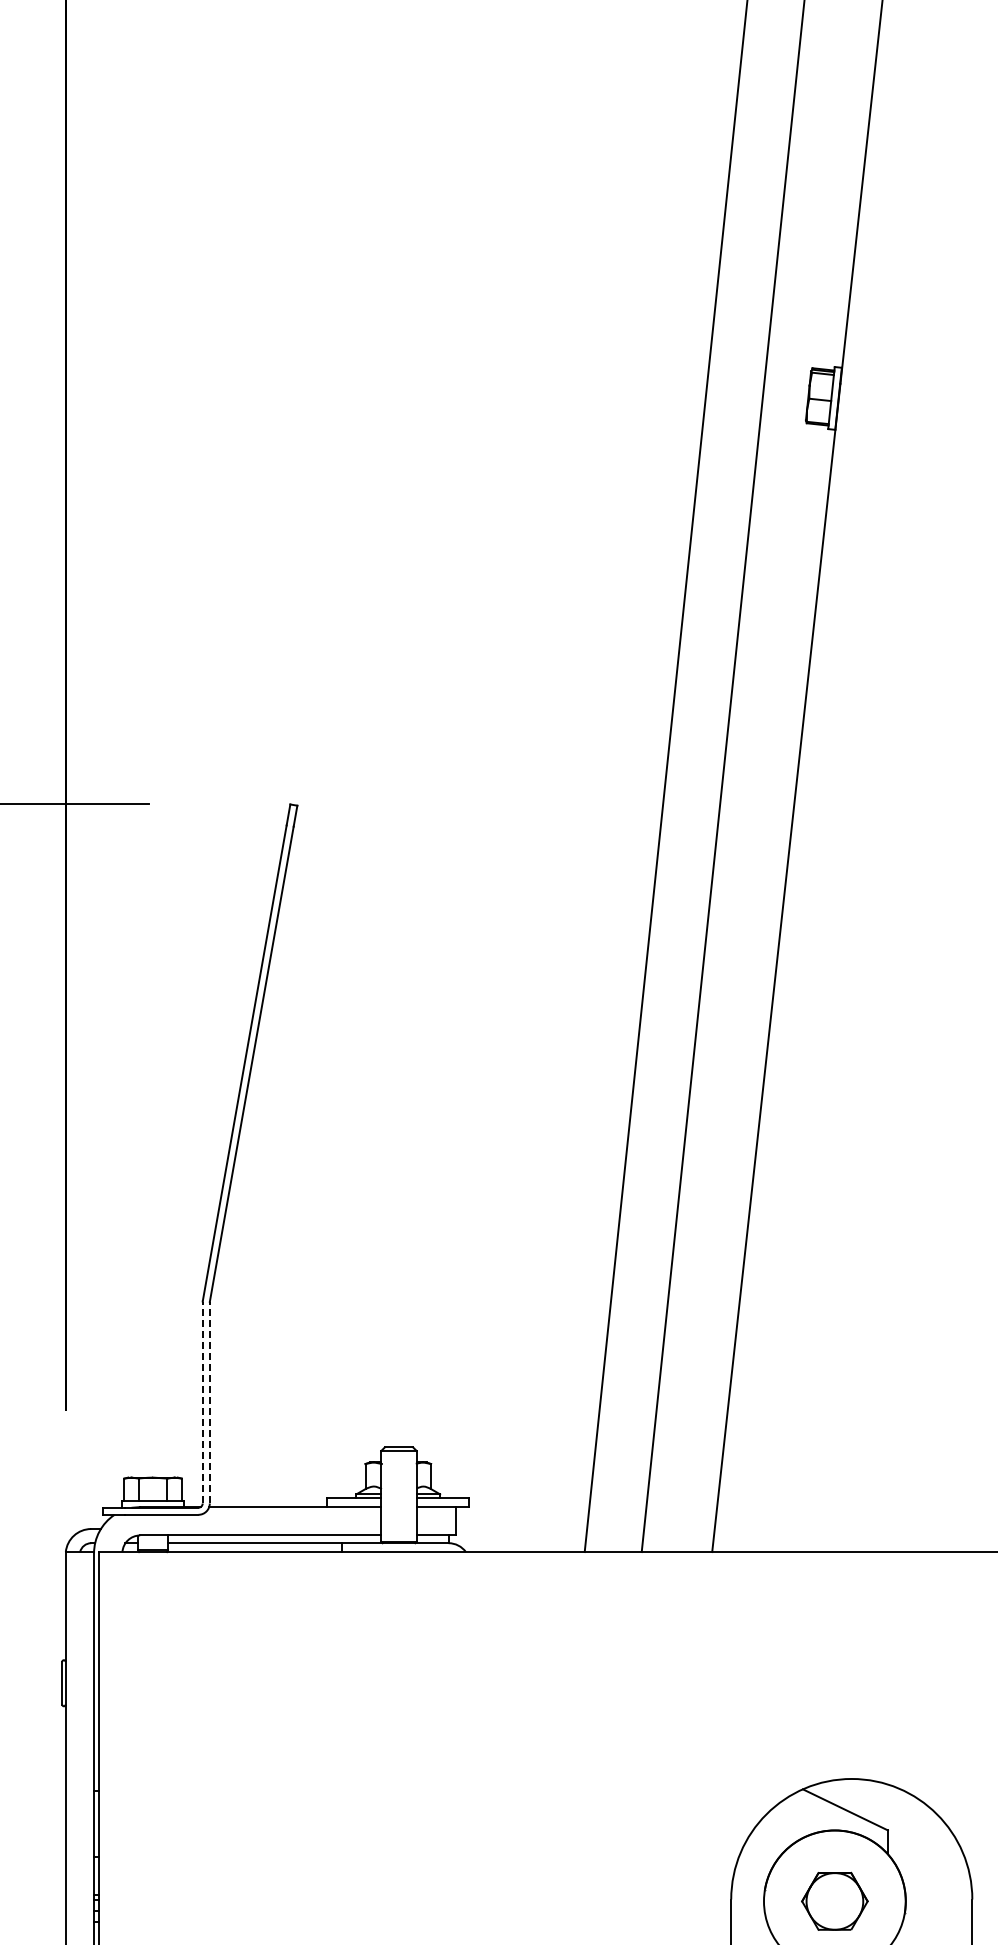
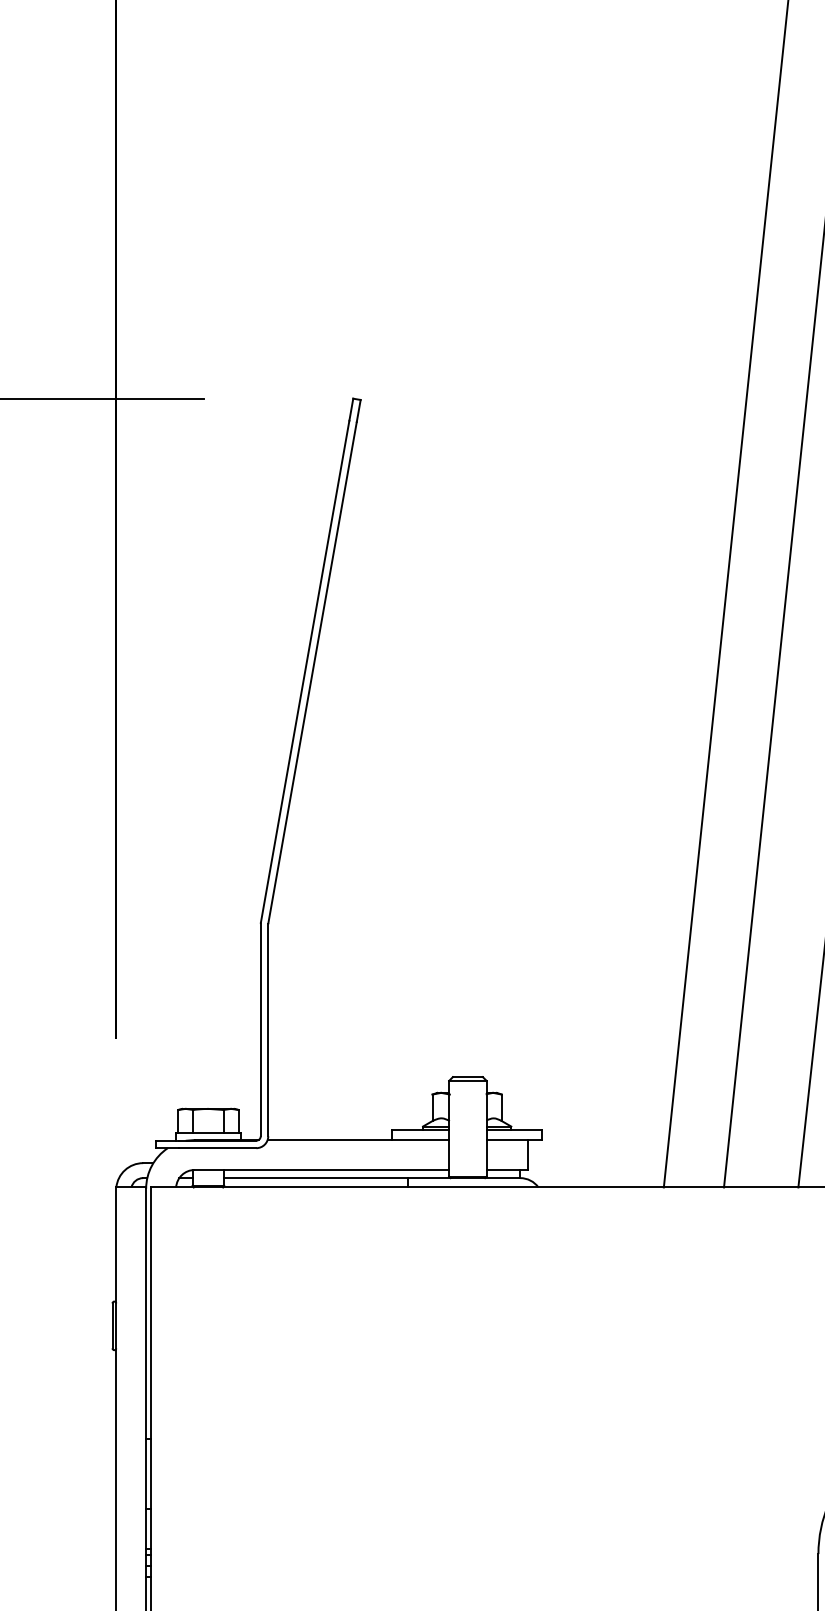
line: (202, 1402) -> (260, 1029), dashed -> solid
line: (209, 1402) -> (267, 1029), dashed -> solid

